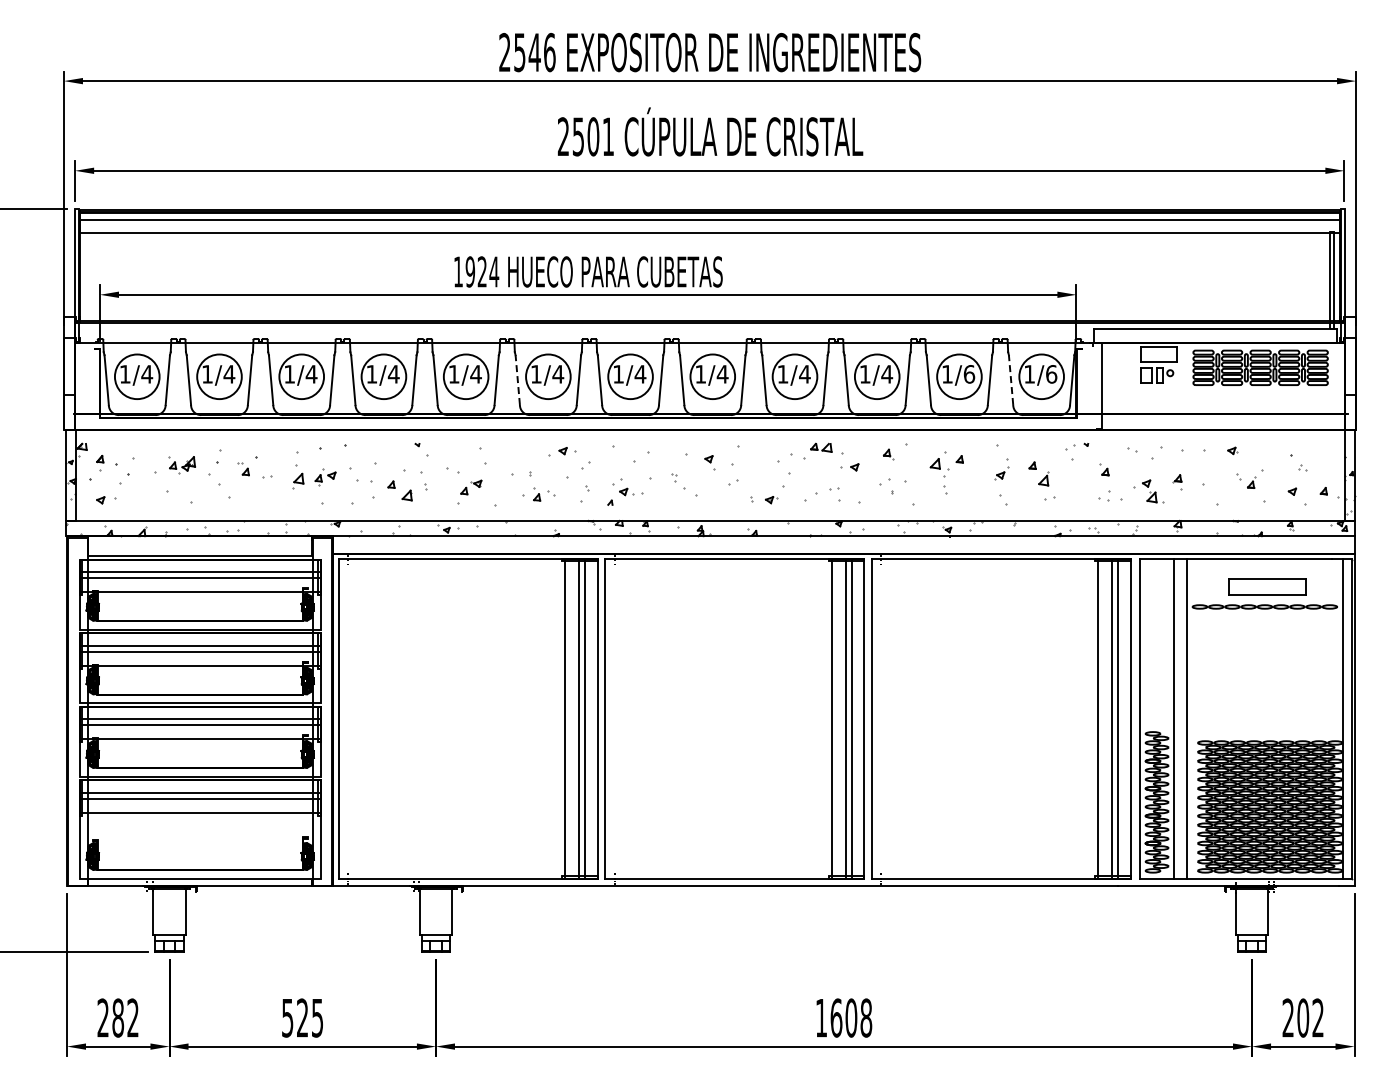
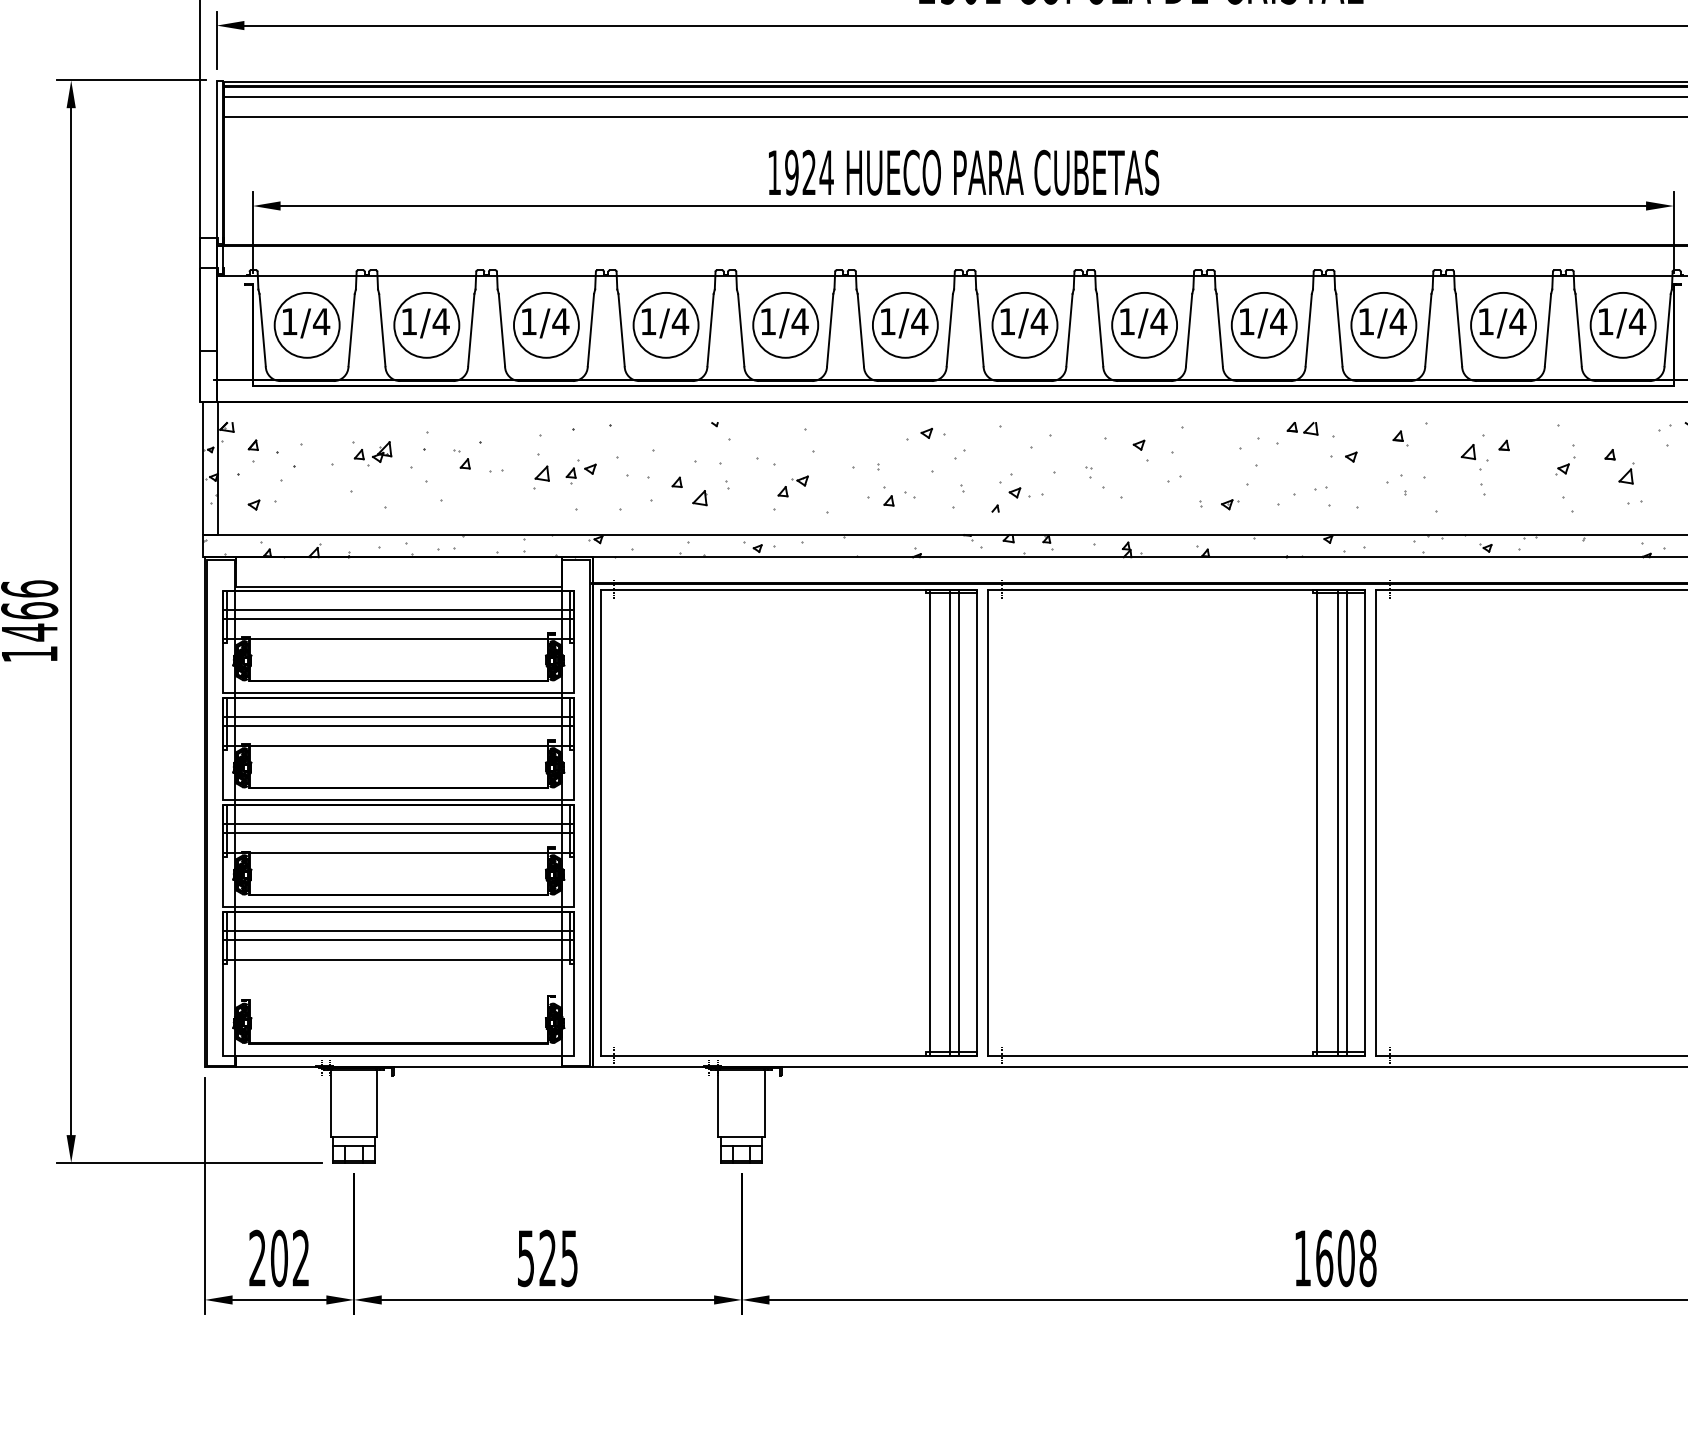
text: (969, 374) -> (1518, 321), 1/6 -> 1/4
text: (1051, 374) -> (1637, 321), 1/6 -> 1/4
line: (517, 380) -> (860, 330), dashed -> solid
line: (1011, 380) -> (1579, 330), dashed -> solid
text: (118, 1017) -> (279, 1257), 282 -> 202

